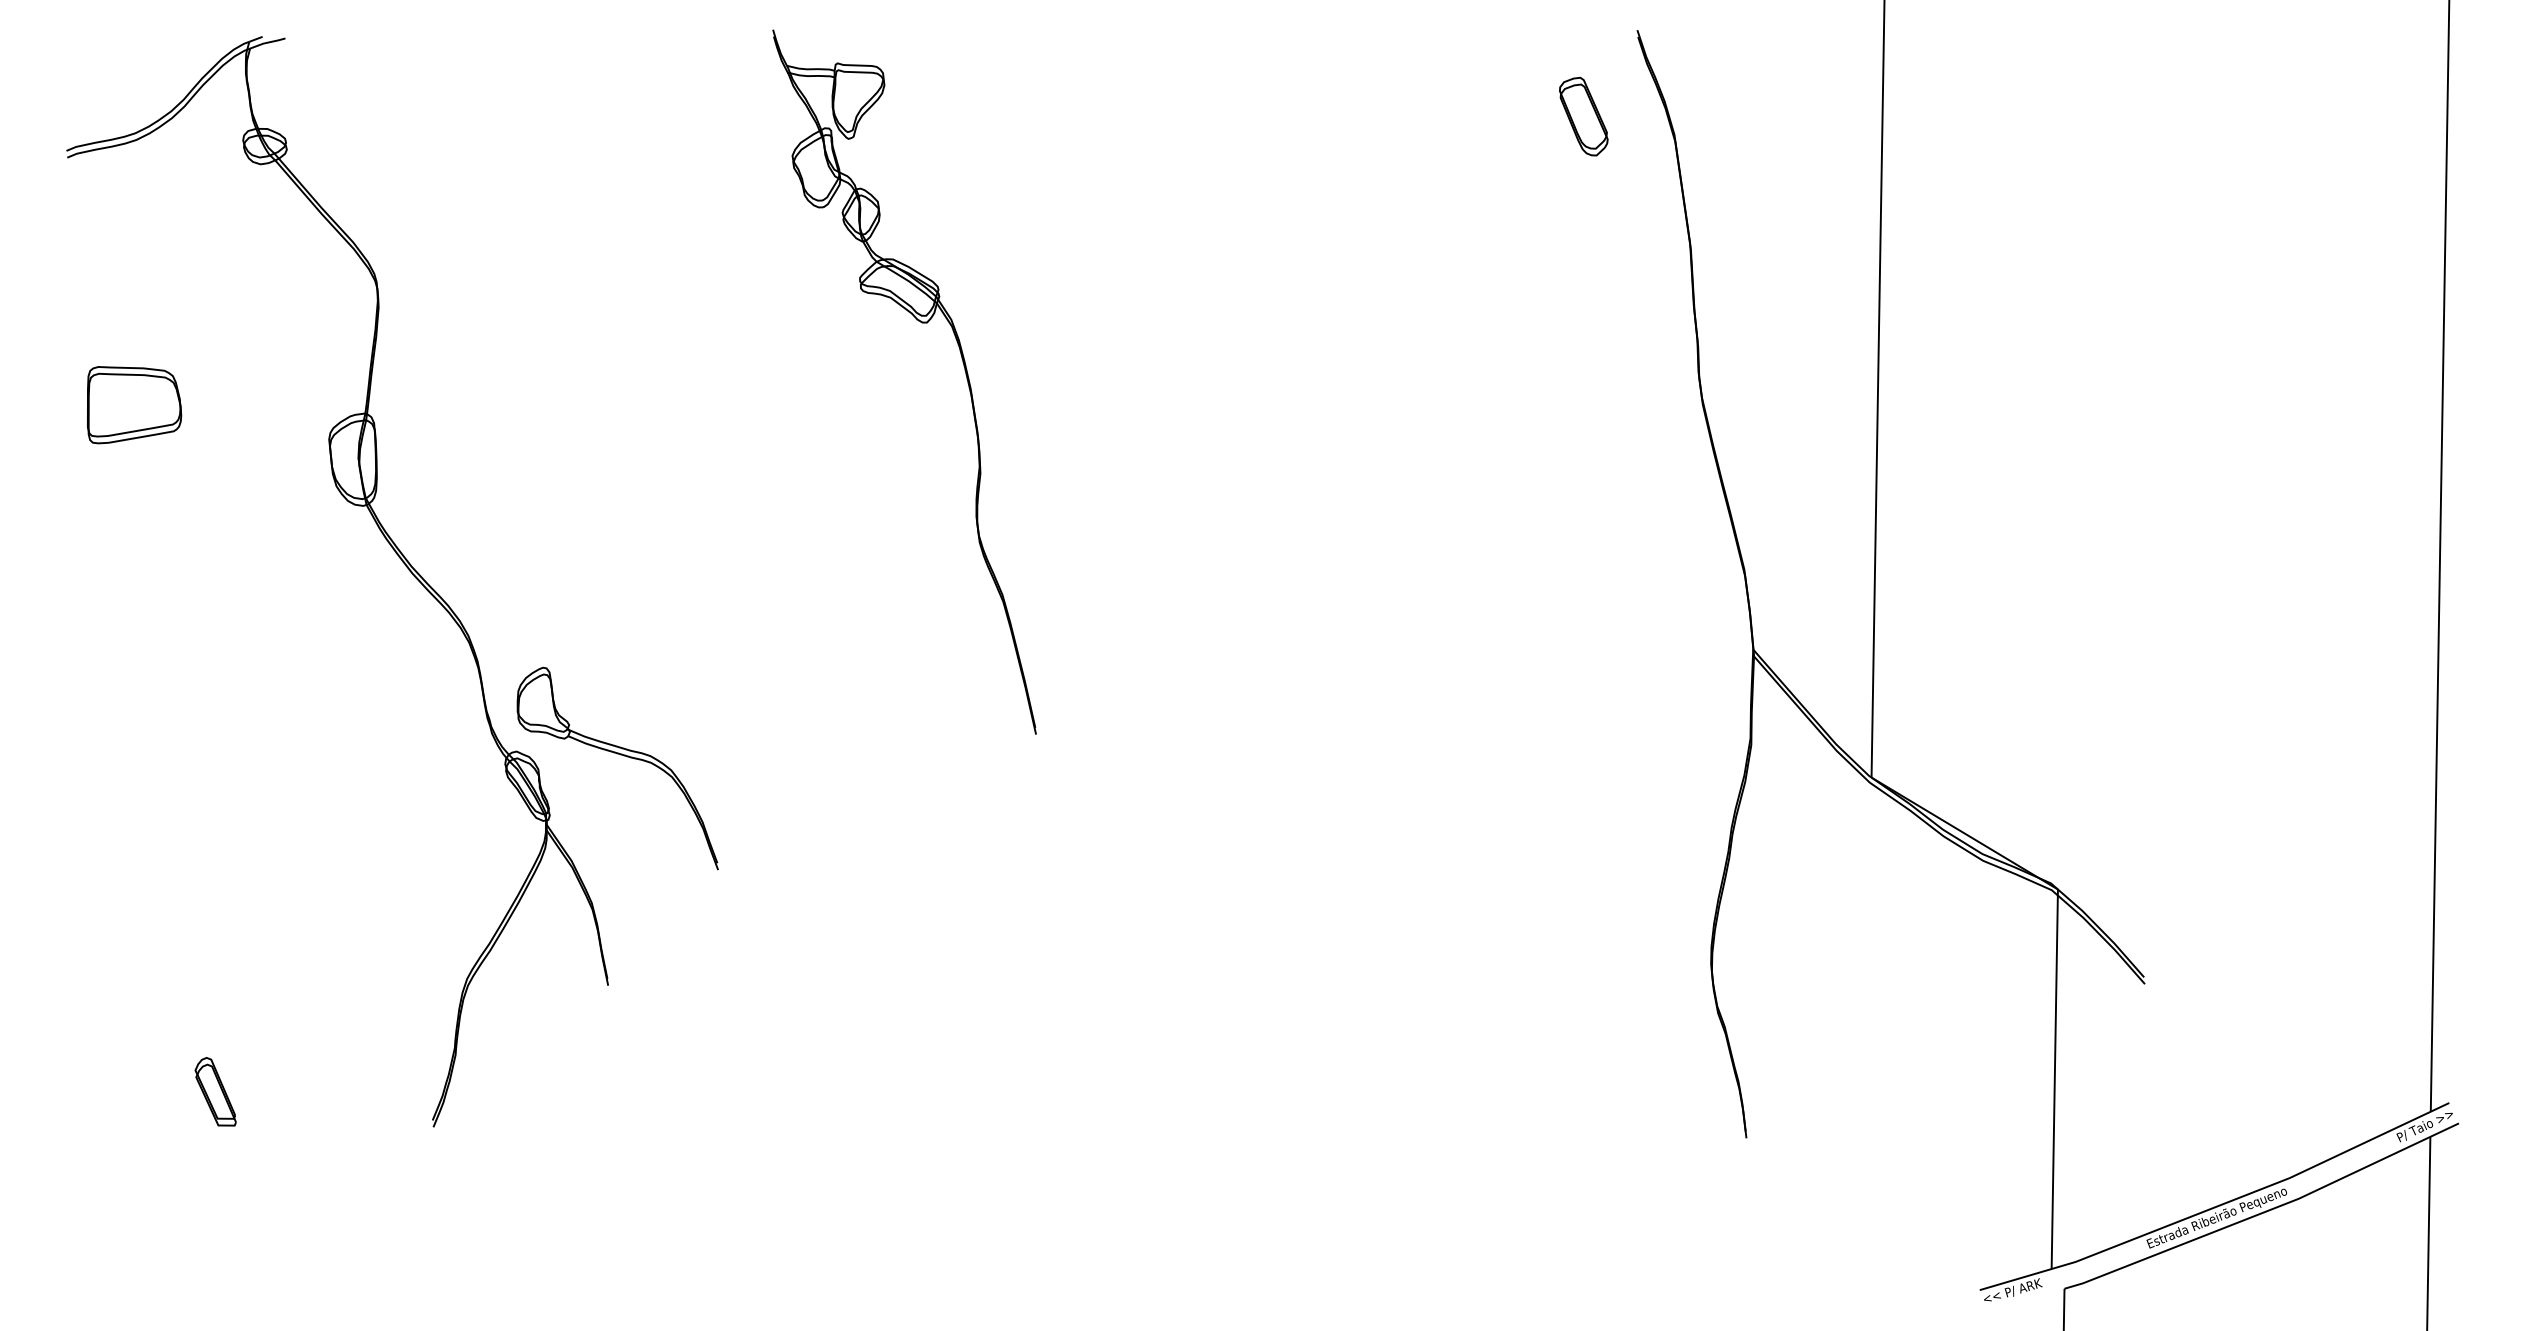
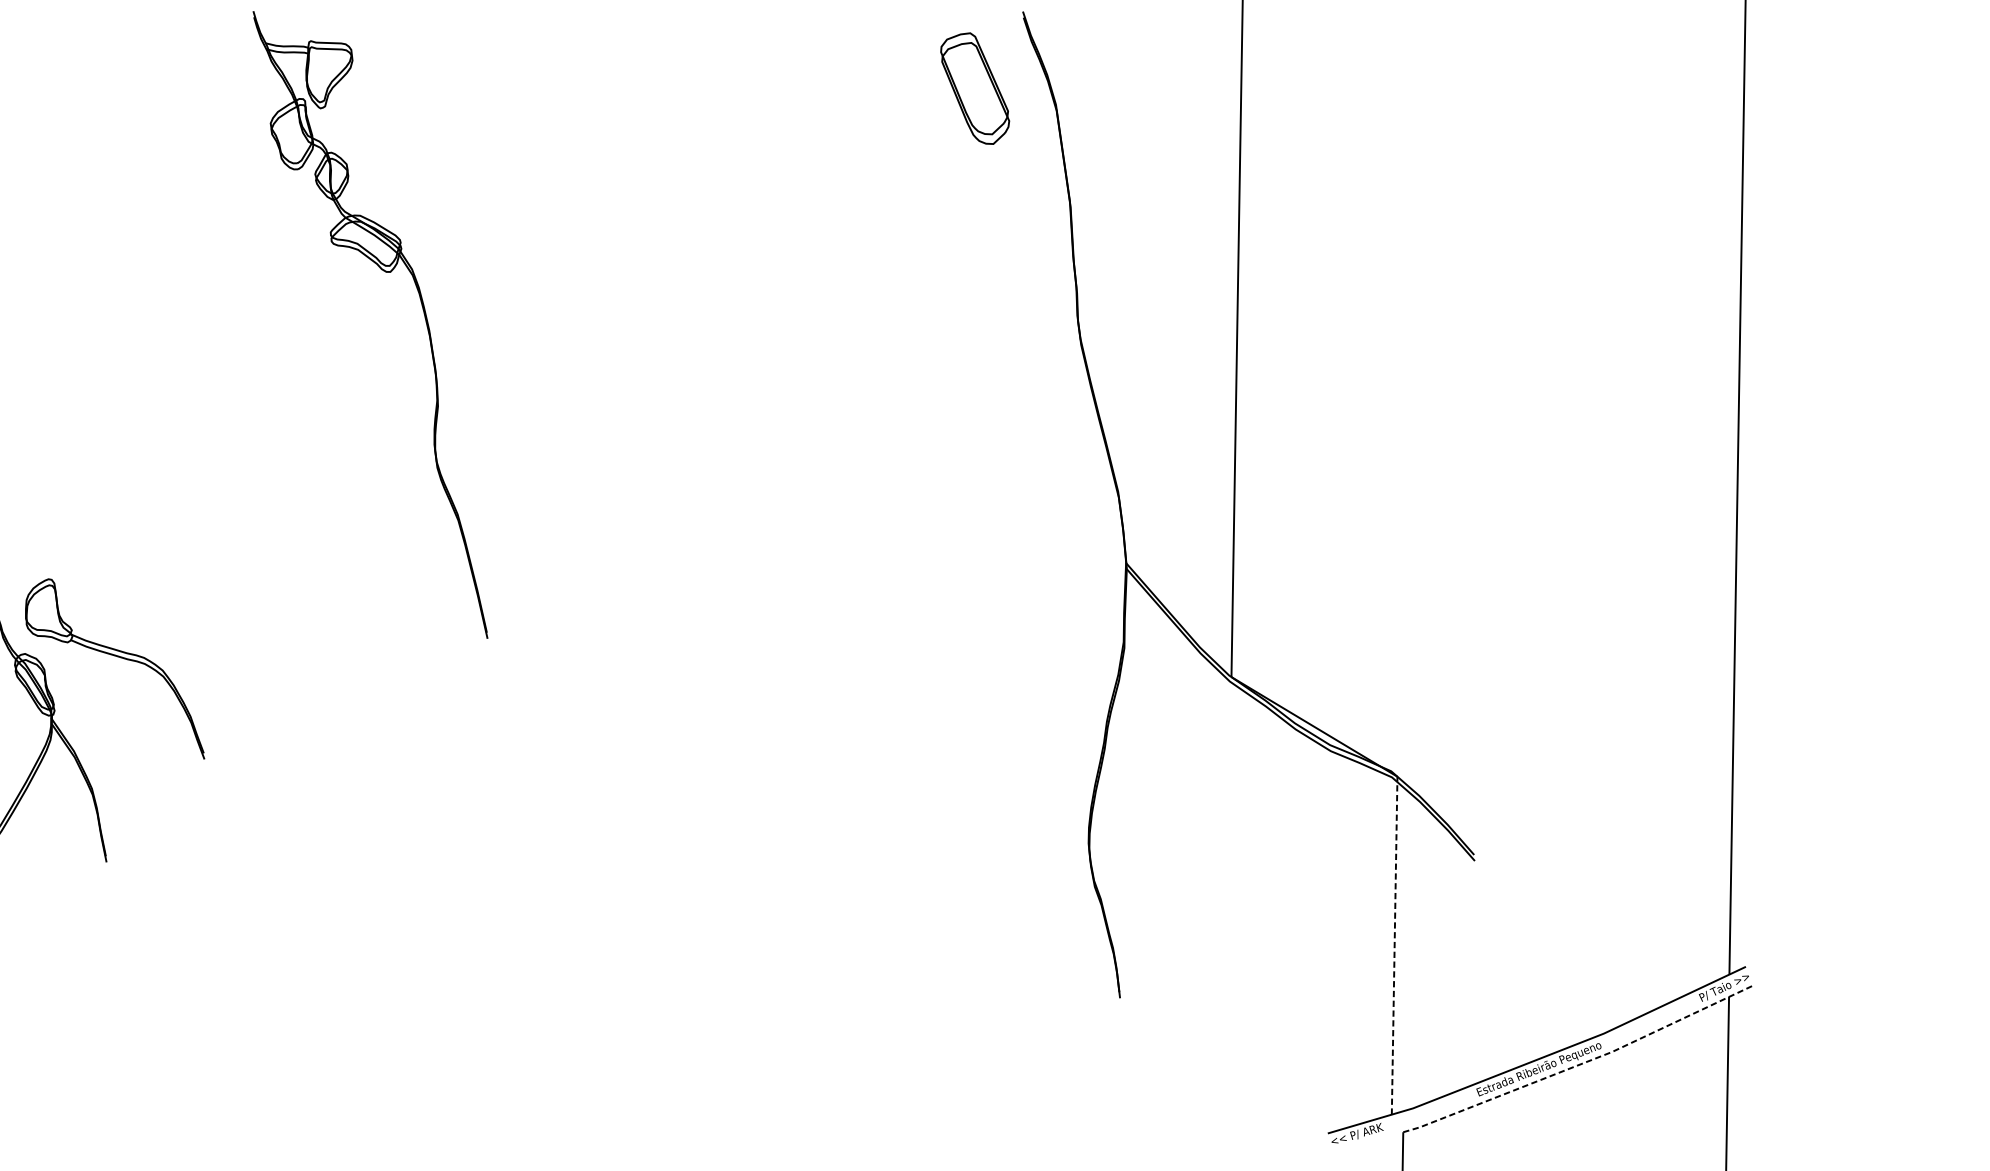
part: (1583, 116) -> (974, 88), size x1.6
line: (2054, 1079) -> (1394, 945), solid -> dashed
line: (2264, 1212) -> (1581, 1064), solid -> dashed

